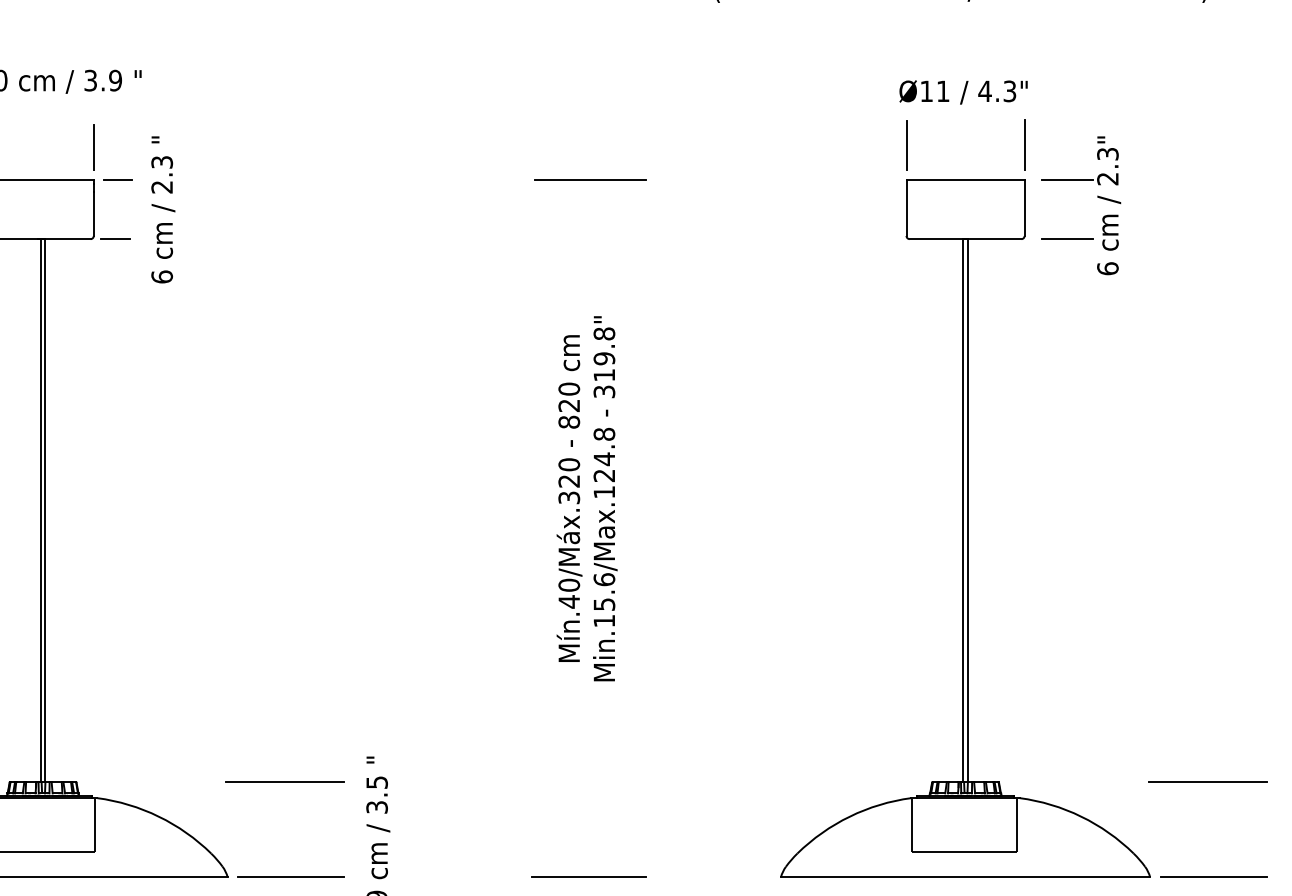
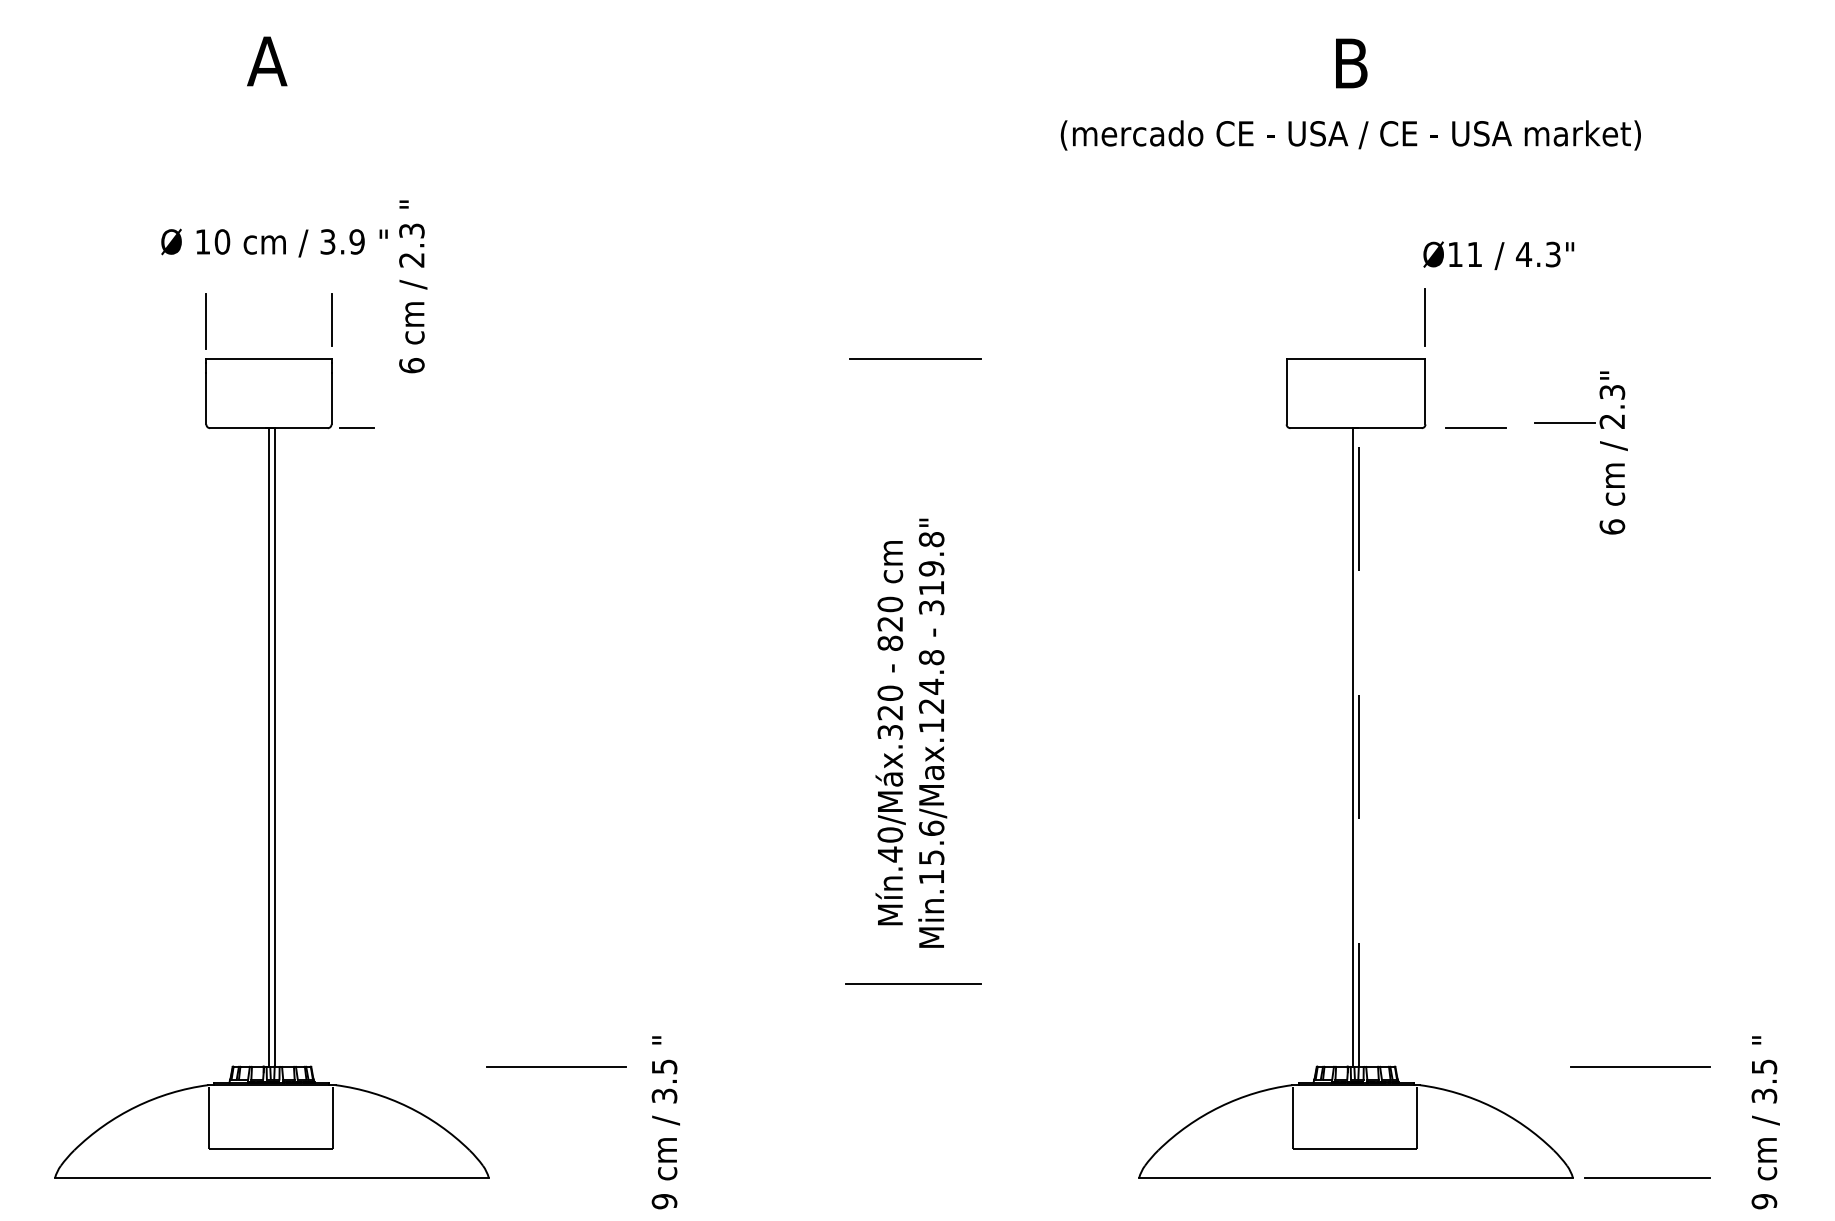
text: (963, 92) -> (1498, 255), moved
line: (906, 144) -> (1286, 317), removed
line: (117, 179) -> (359, 358), removed
part: (1097, 197) -> (1600, 443), moved
text: (163, 209) -> (413, 286), moved
line: (967, 509) -> (1358, 746), solid -> dashed
line: (588, 876) -> (913, 983), moved
line: (291, 877) -> (563, 1178), removed

